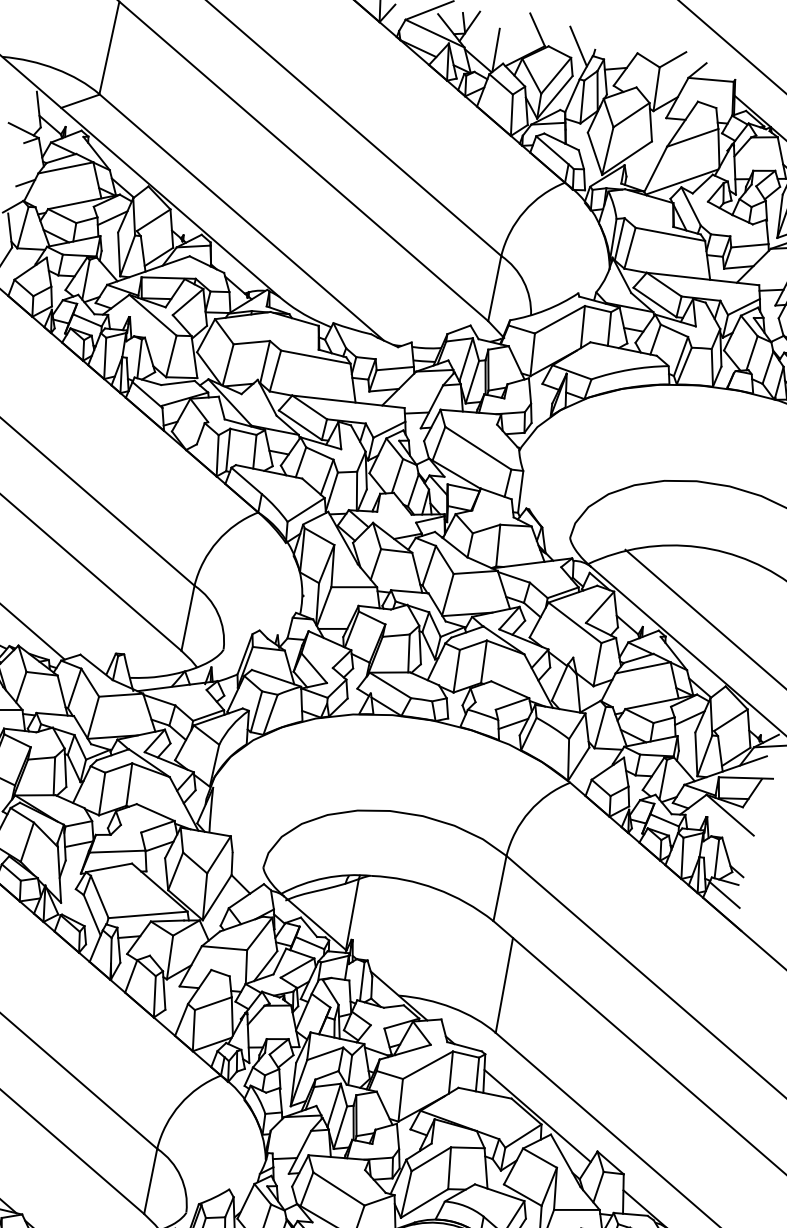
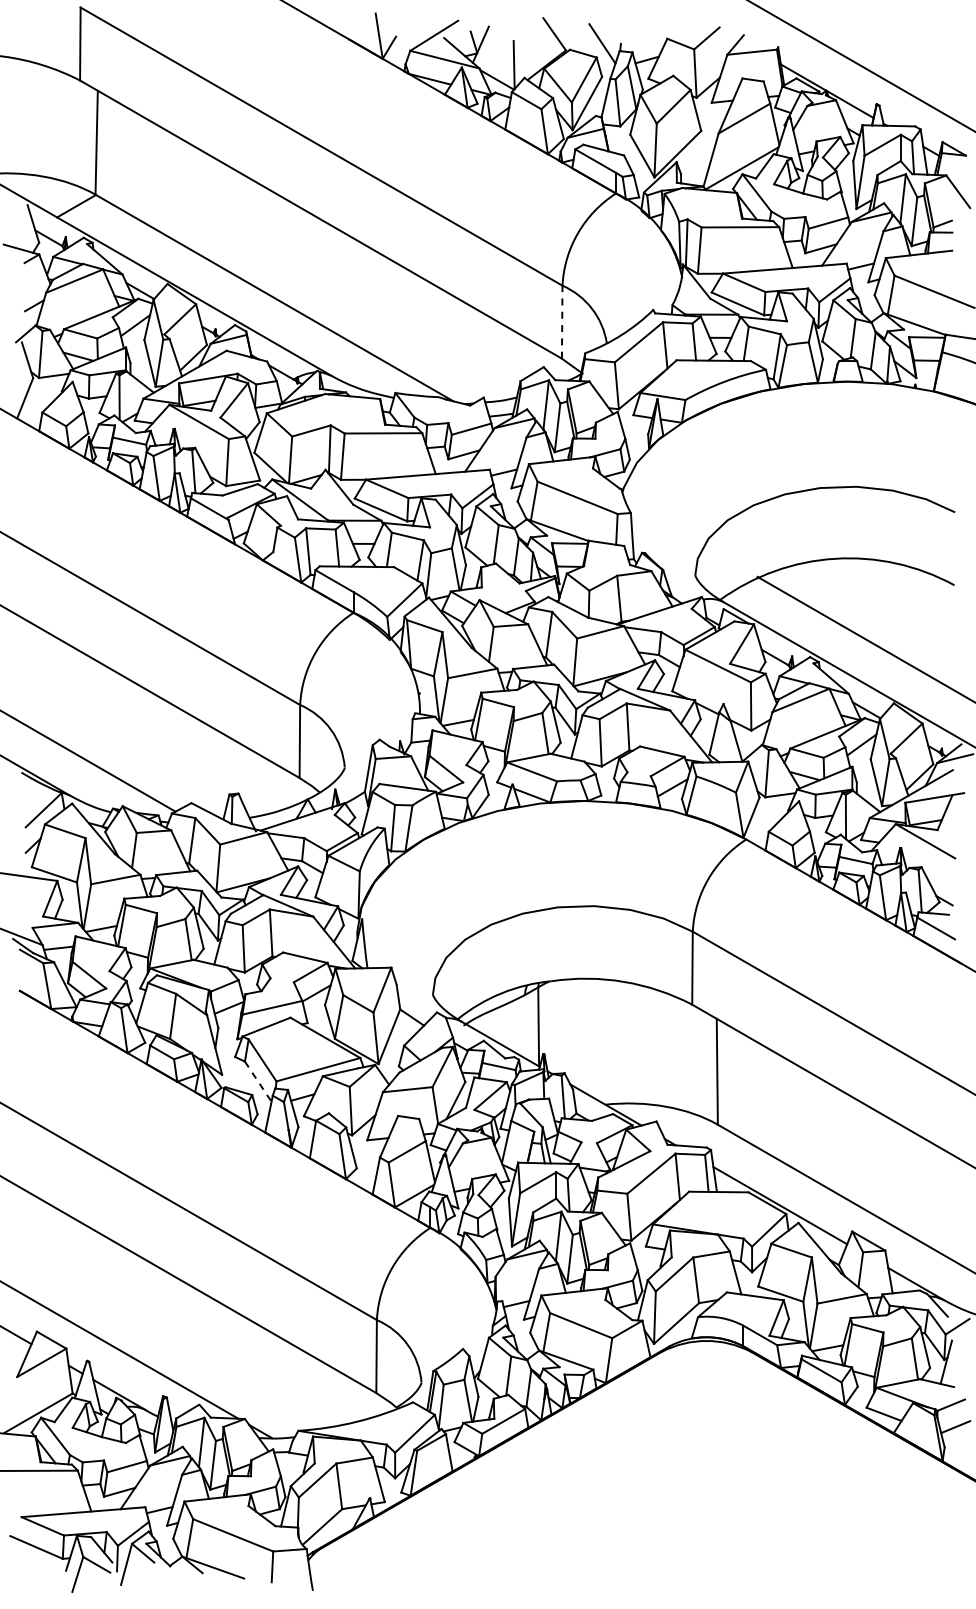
line: (495, 287) -> (562, 321), solid -> dashed
line: (92, 916) -> (258, 1082), solid -> dashed

